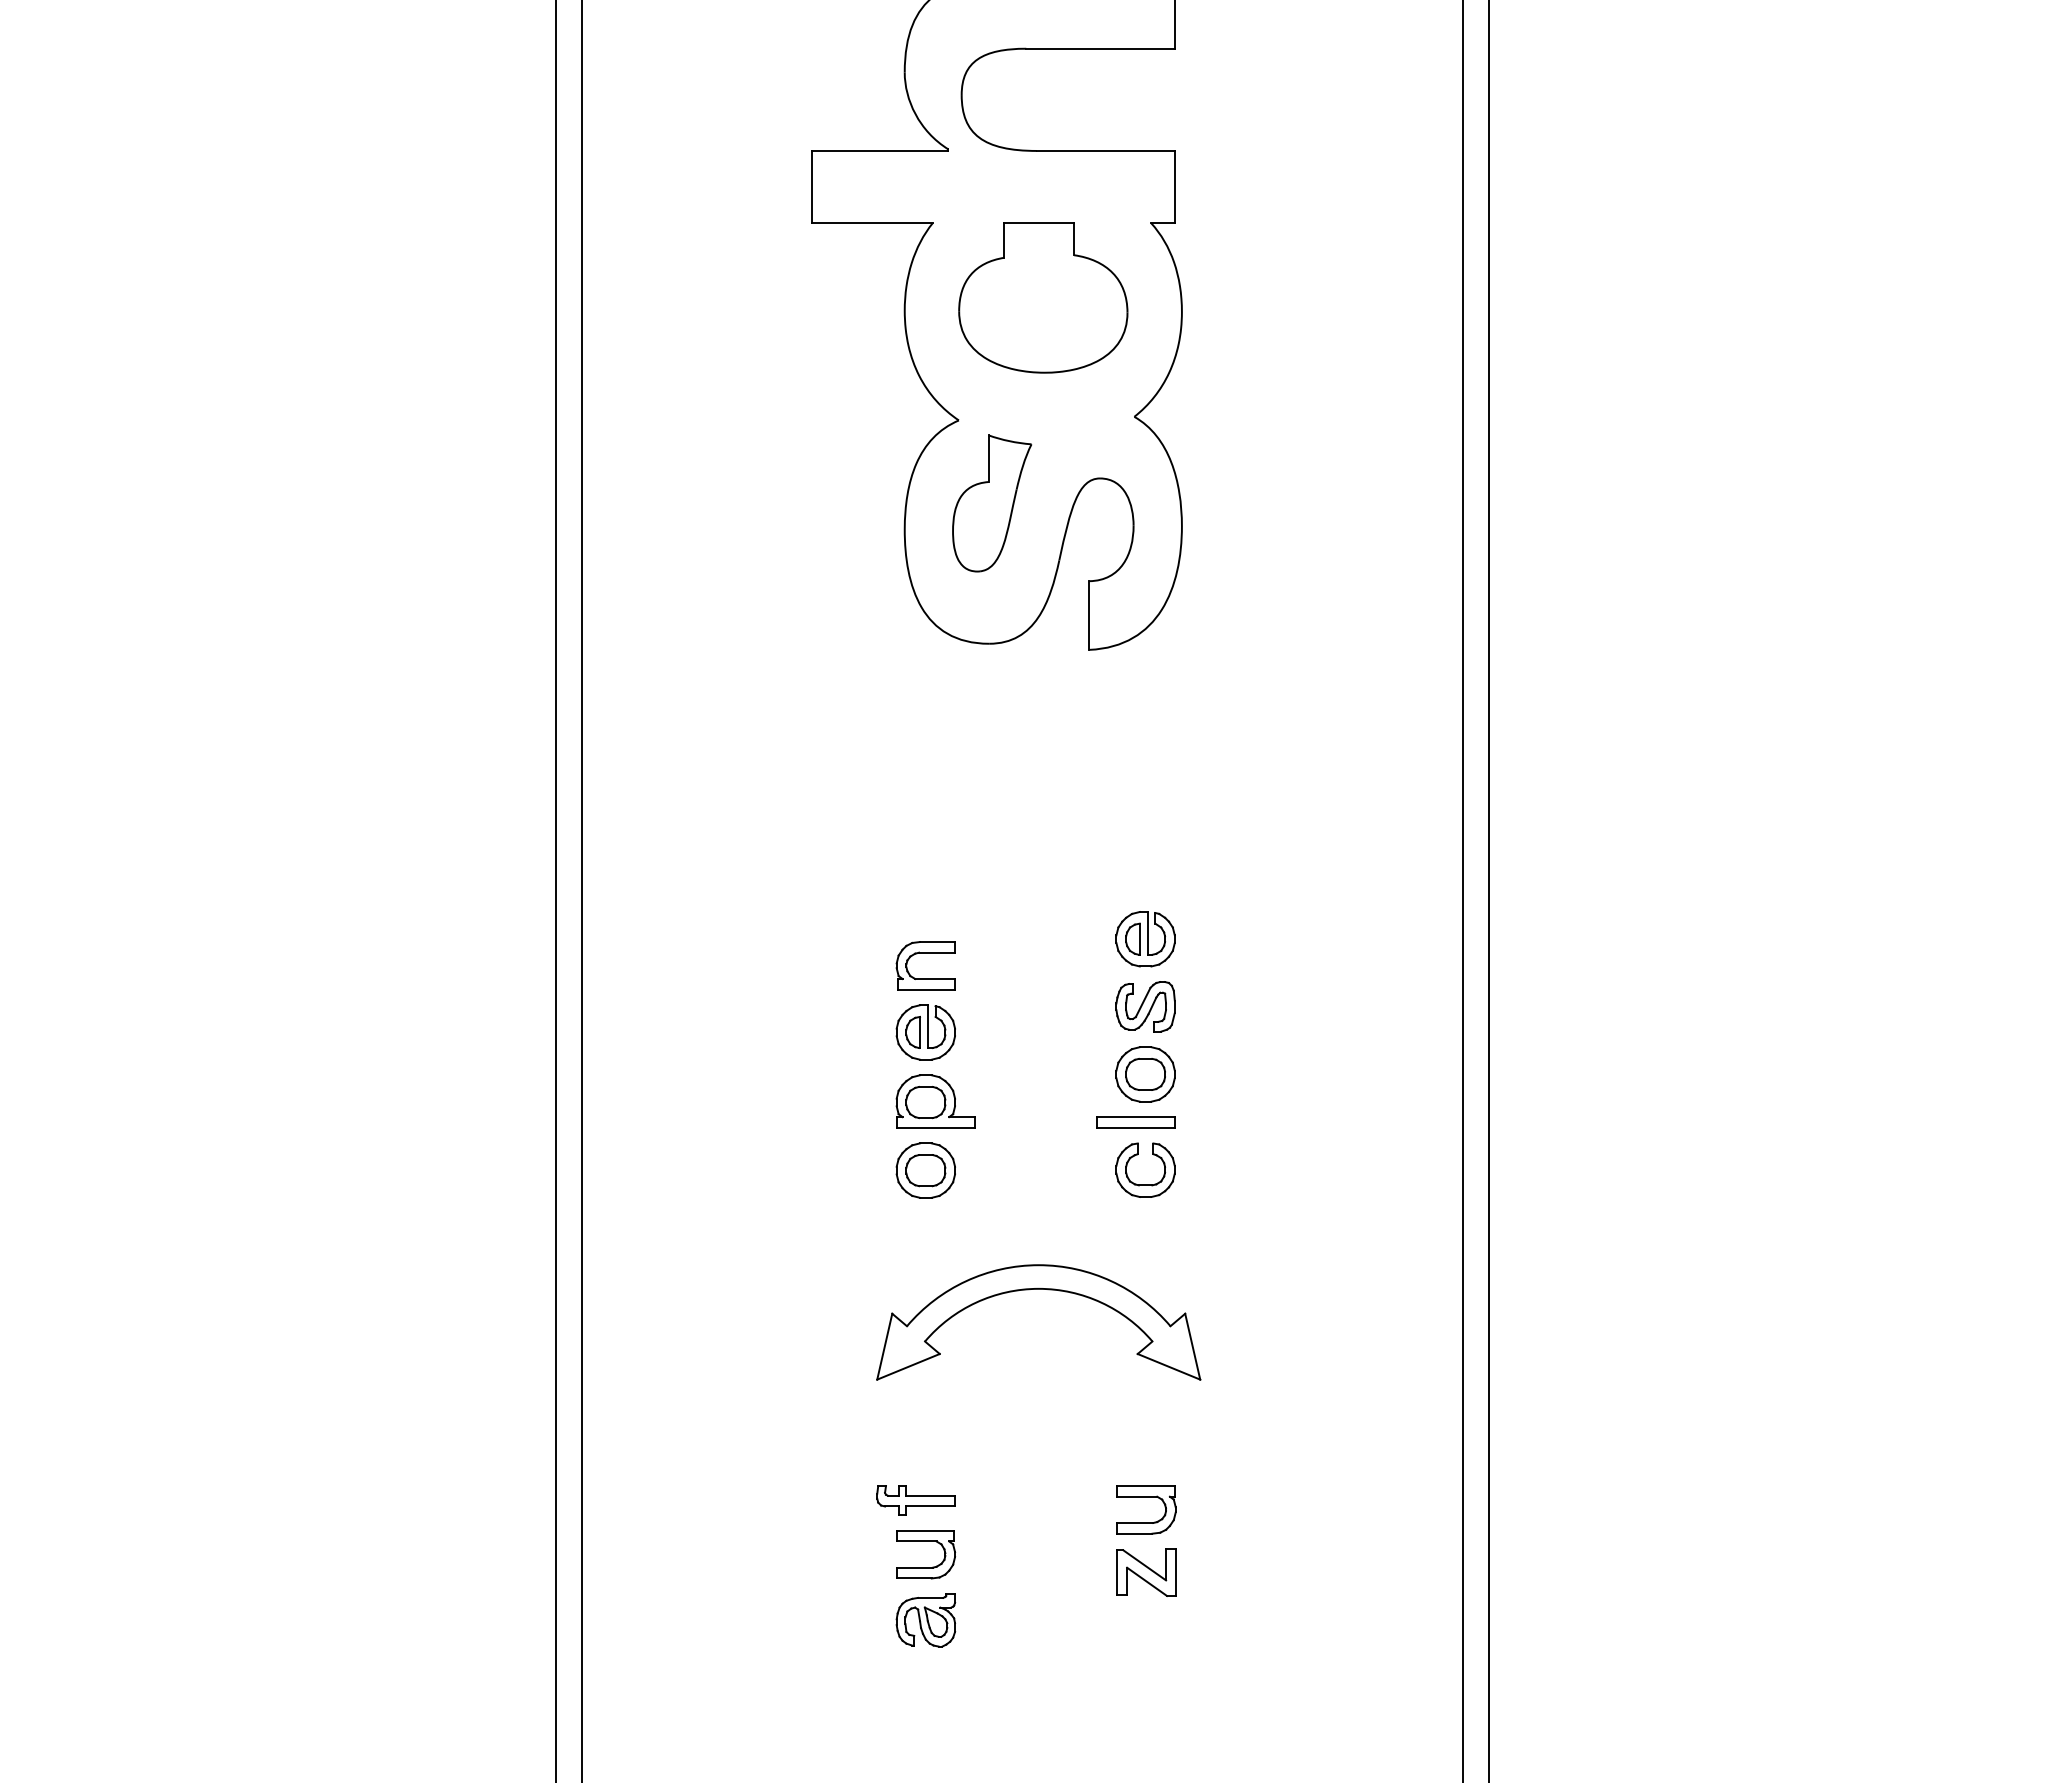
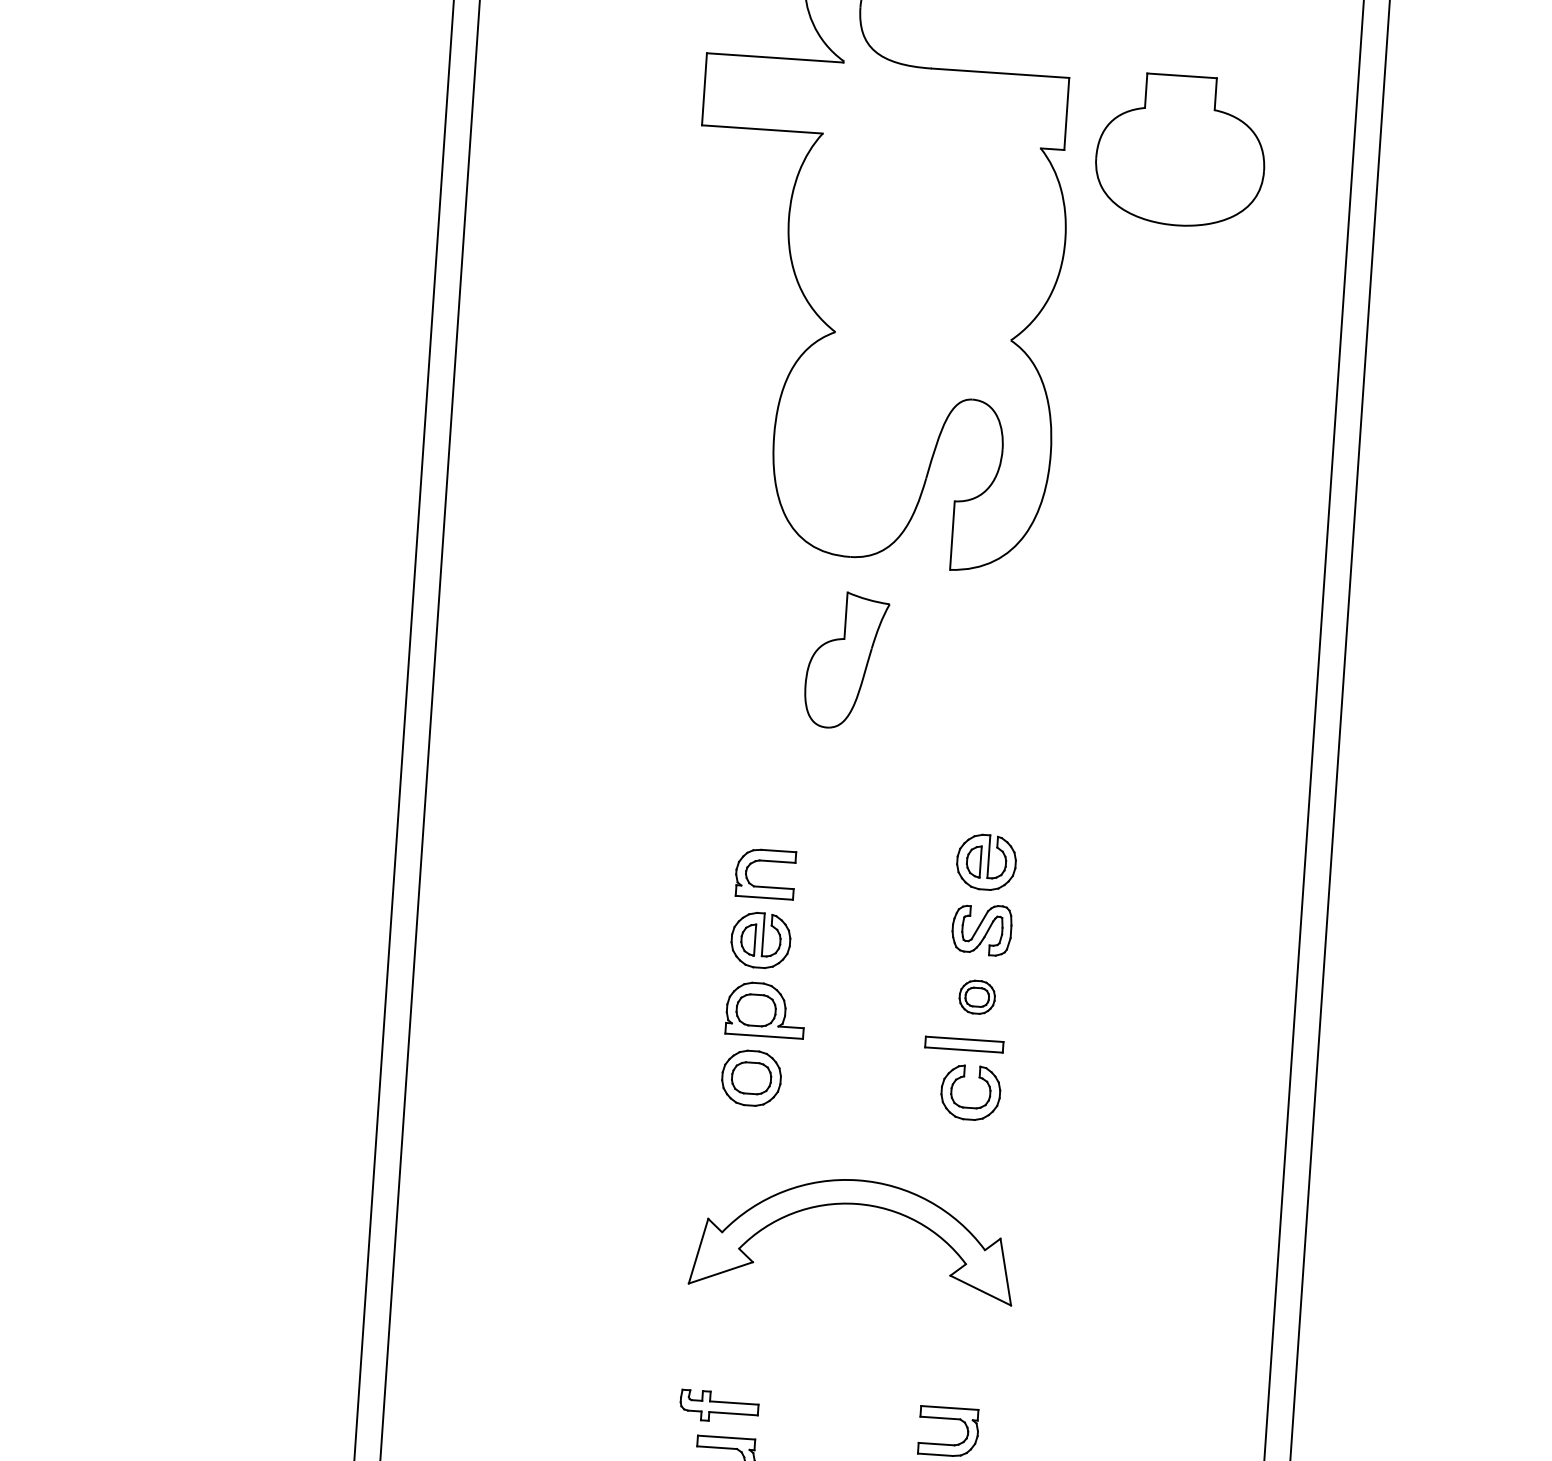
part: (1043, 297) -> (1181, 150), moved
part: (992, 503) -> (846, 660), moved
part: (1145, 1074) -> (977, 997), size x0.6

